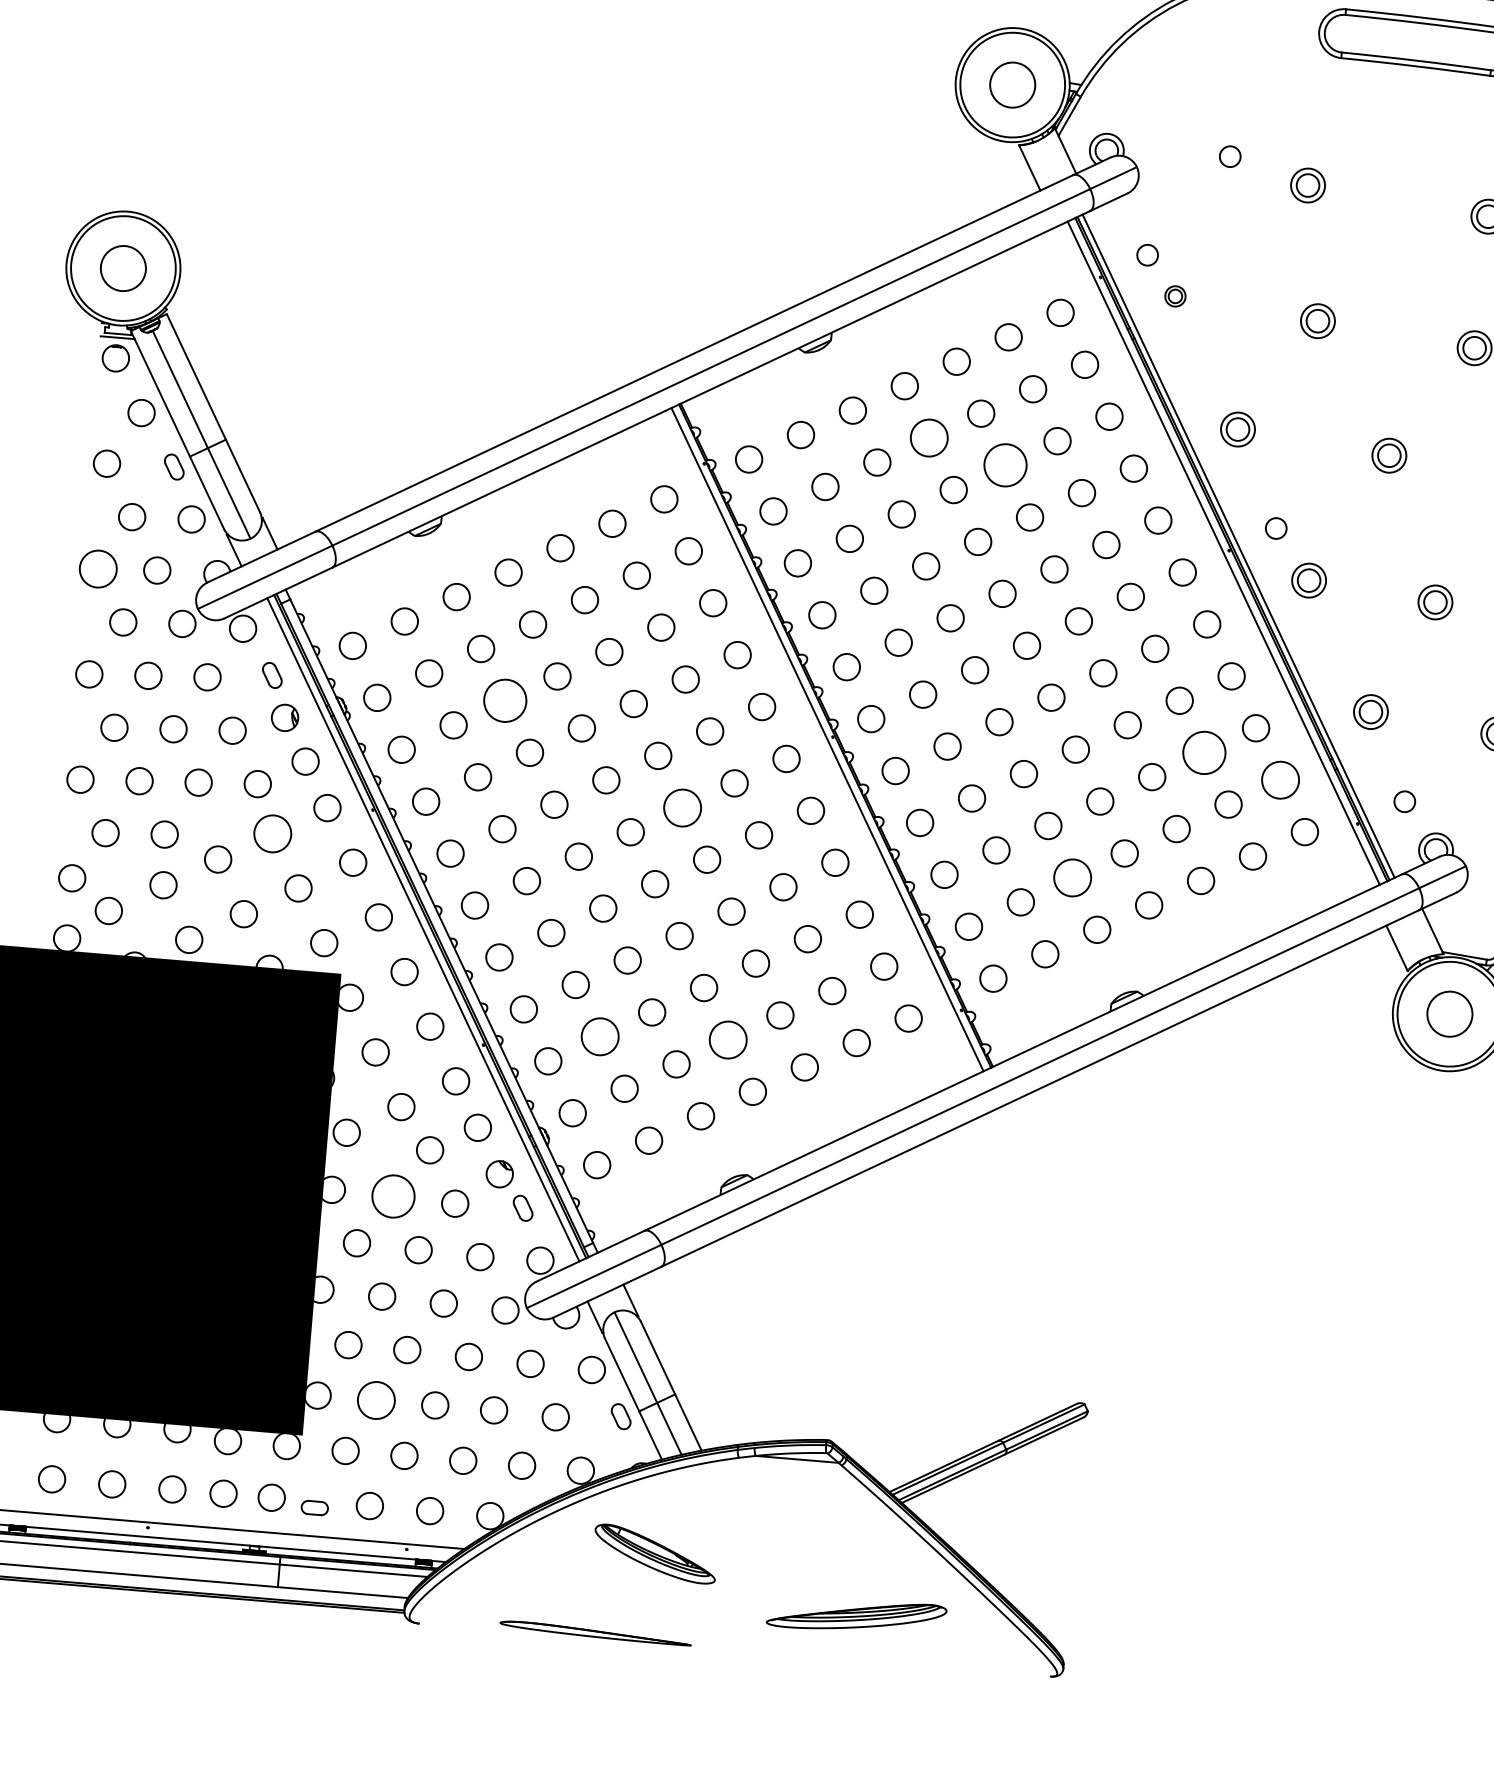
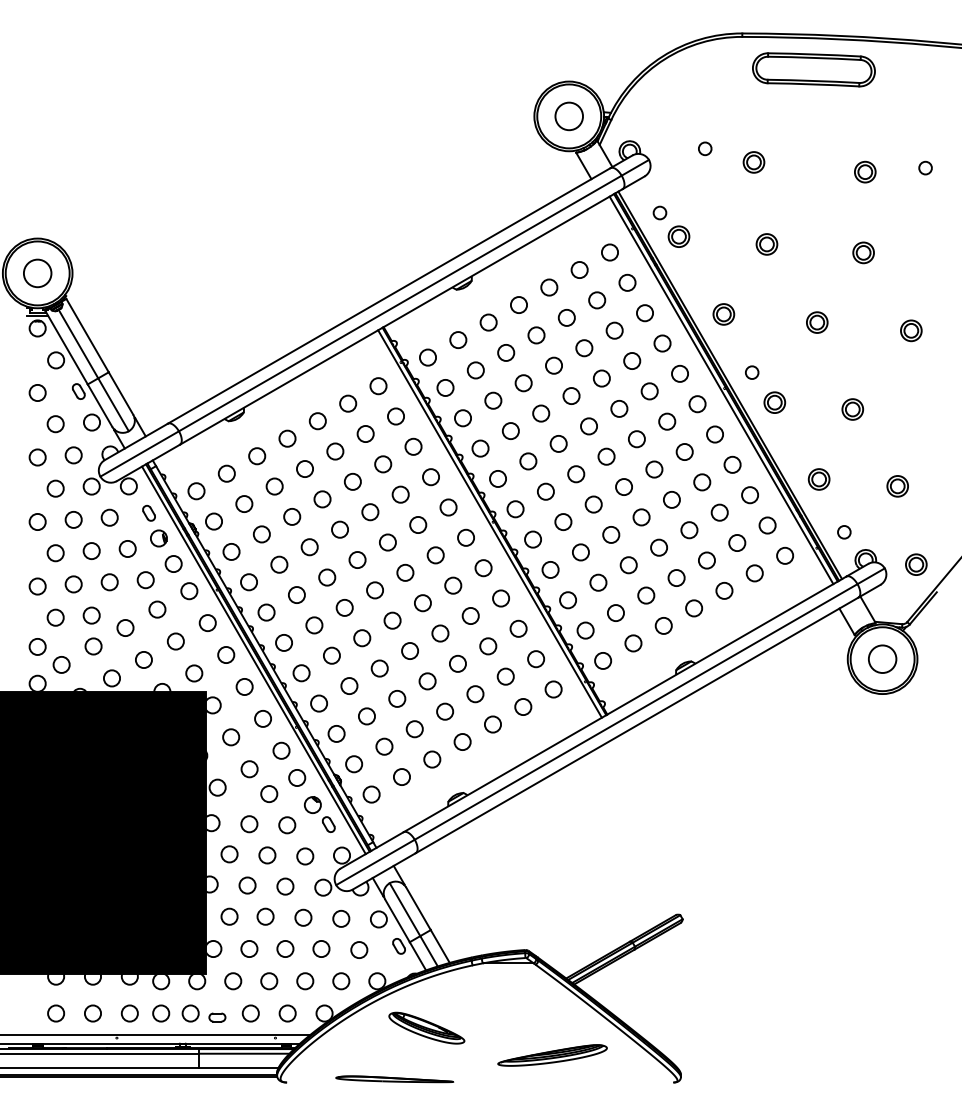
part: (1174, 296) -> (678, 236), size x1.67
circle: (929, 438) -> (536, 335), size x0.71
circle: (1005, 466) -> (584, 348), size x0.62
circle: (97, 569) -> (37, 457), size x0.71
circle: (506, 700) -> (292, 516), size x0.62
circle: (1203, 752) -> (719, 512), size x0.62
circle: (1280, 780) -> (767, 525), size x0.71
circle: (682, 807) -> (405, 572), size x0.71
circle: (272, 833) -> (157, 609), size x0.71
circle: (1073, 877) -> (646, 595), size x0.71
circle: (599, 1036) -> (366, 716), size x0.71
circle: (729, 1039) -> (445, 711), size x0.71
circle: (393, 1197) -> (249, 824), size x0.62
circle: (376, 1399) -> (249, 948), size x0.71

